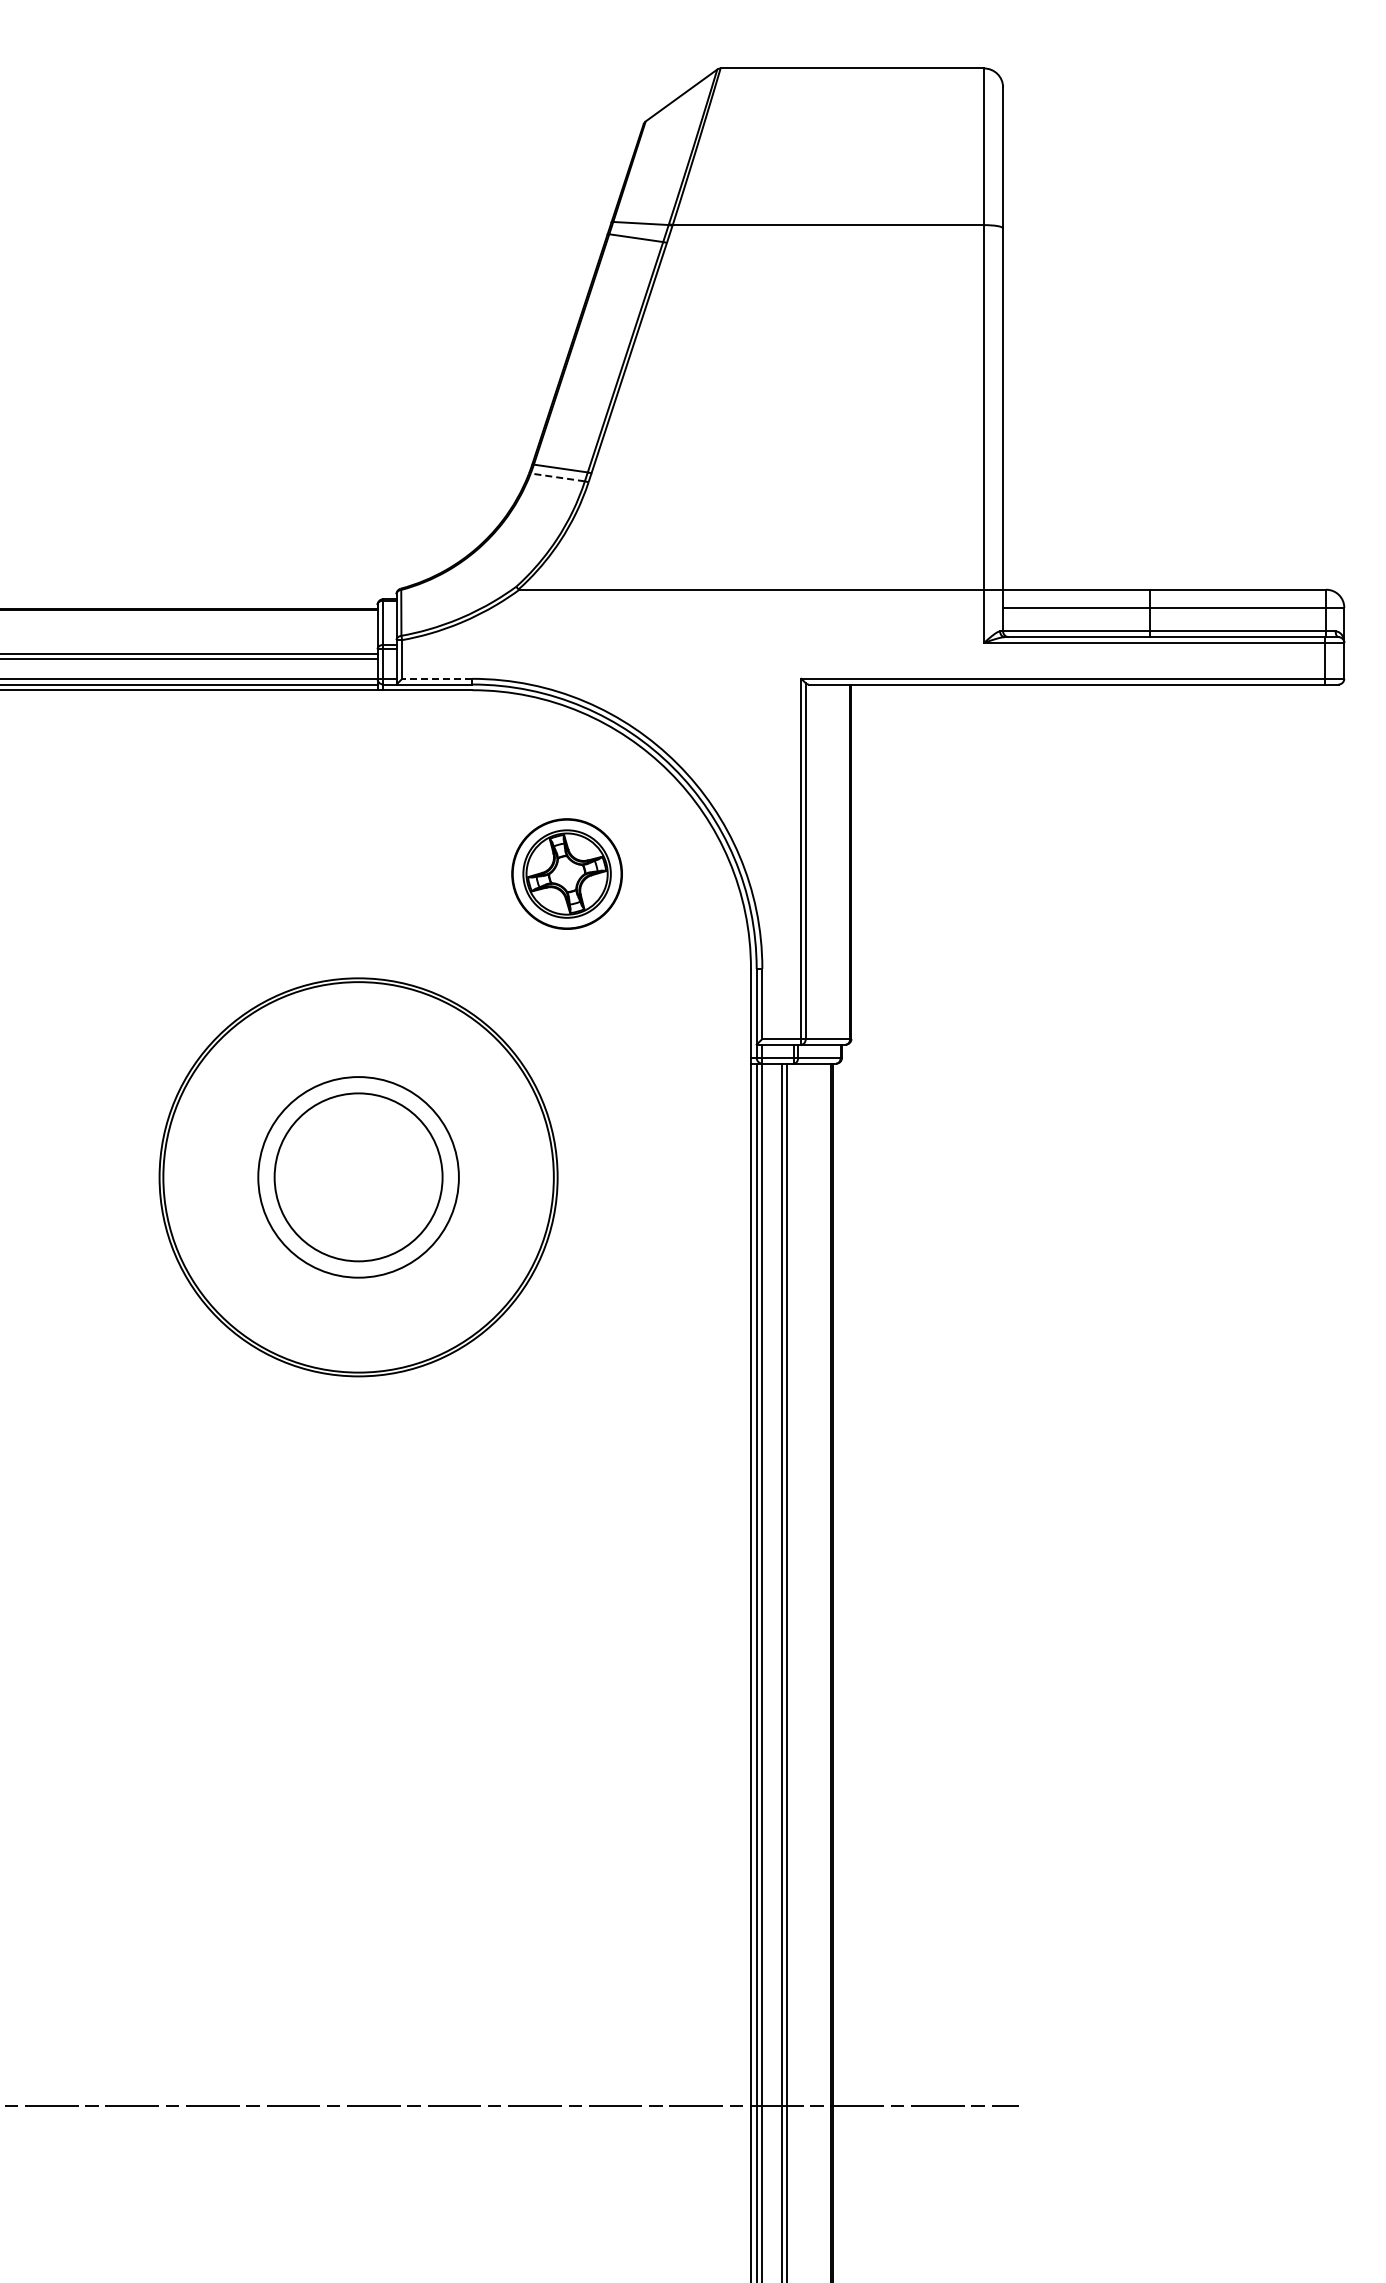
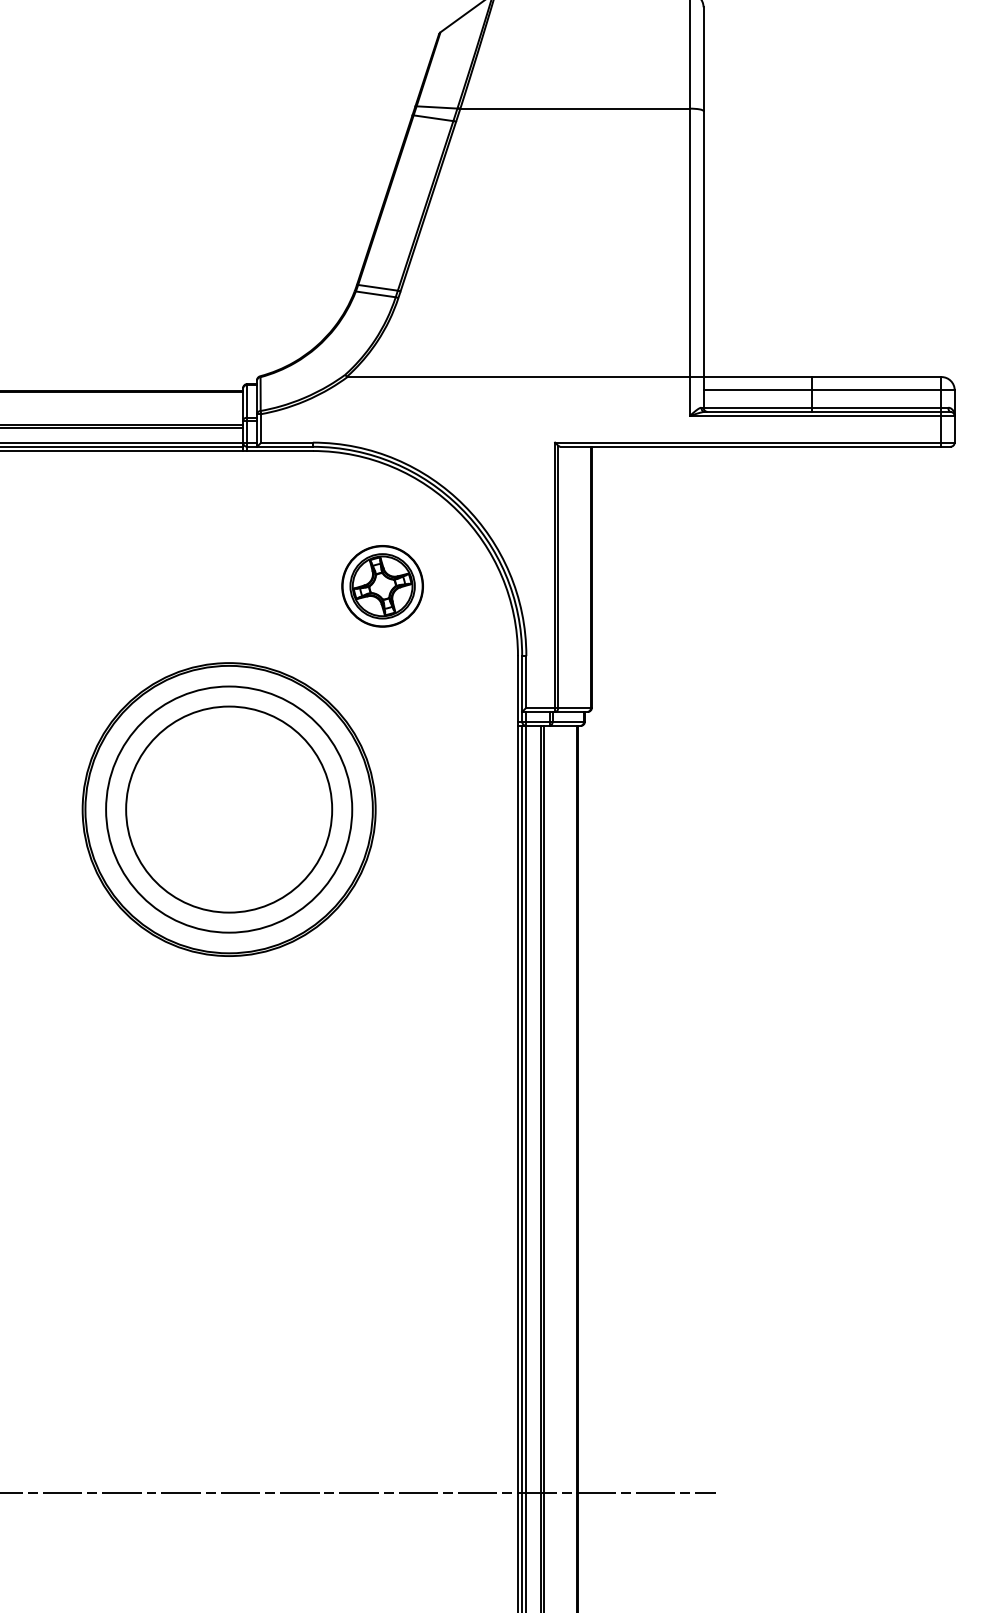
line: (557, 477) -> (375, 294), dashed -> solid
line: (436, 678) -> (286, 442), dashed -> solid
circle: (358, 1177) -> (229, 809), size x1.67
circle: (358, 1177) -> (229, 809), size x1.67

